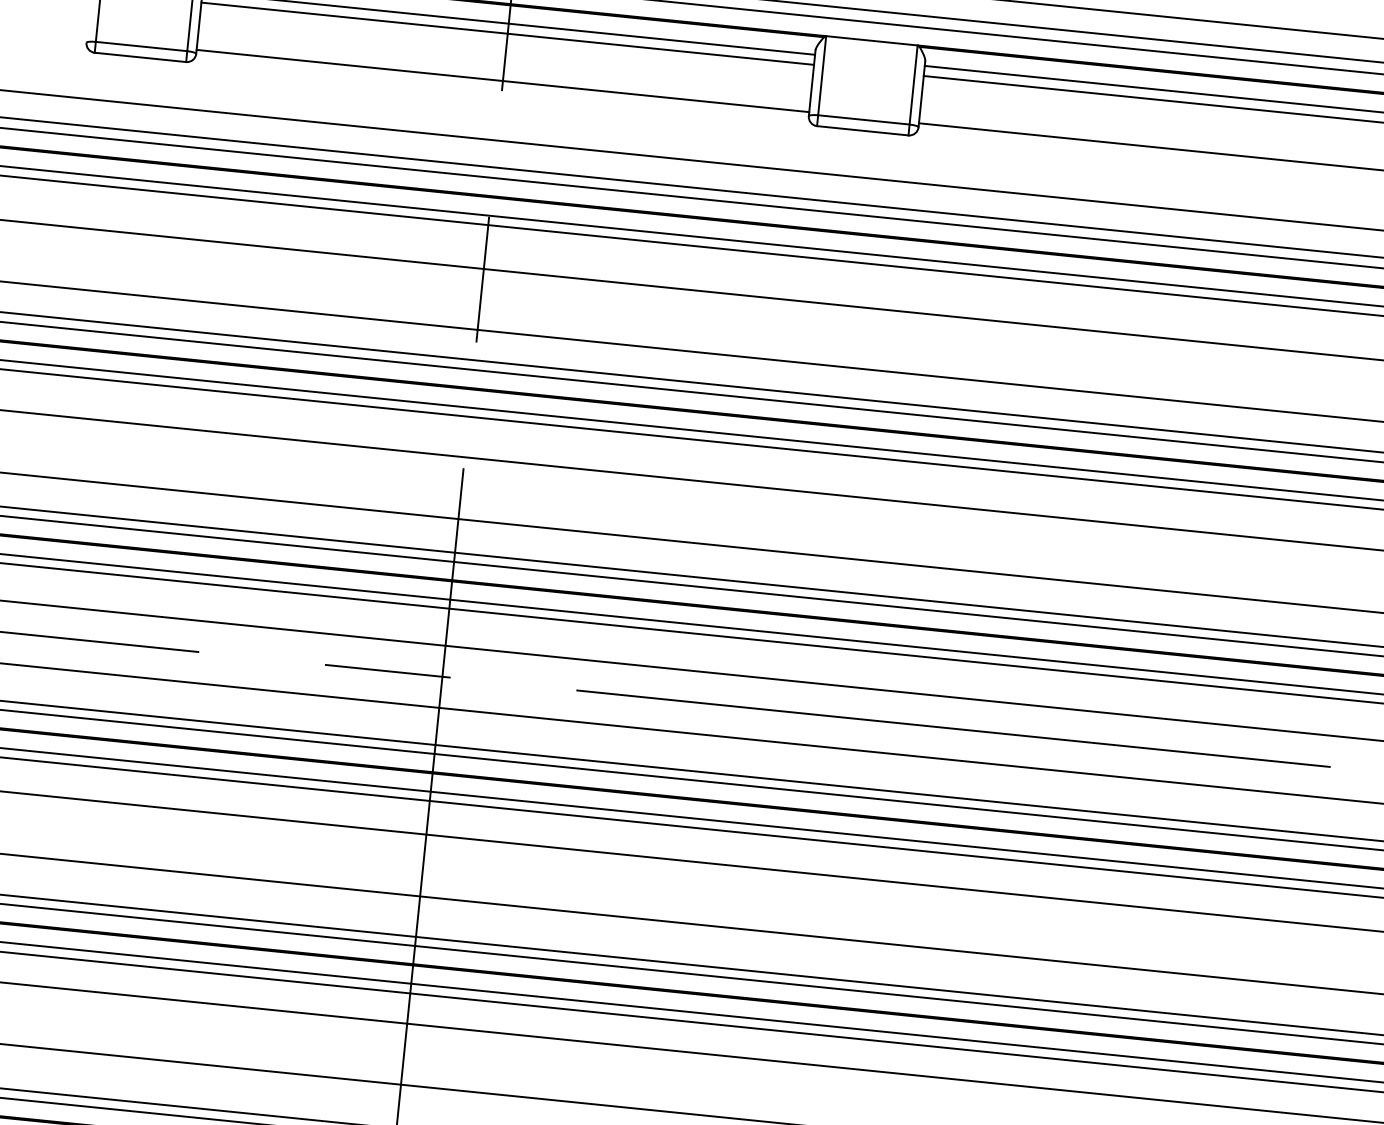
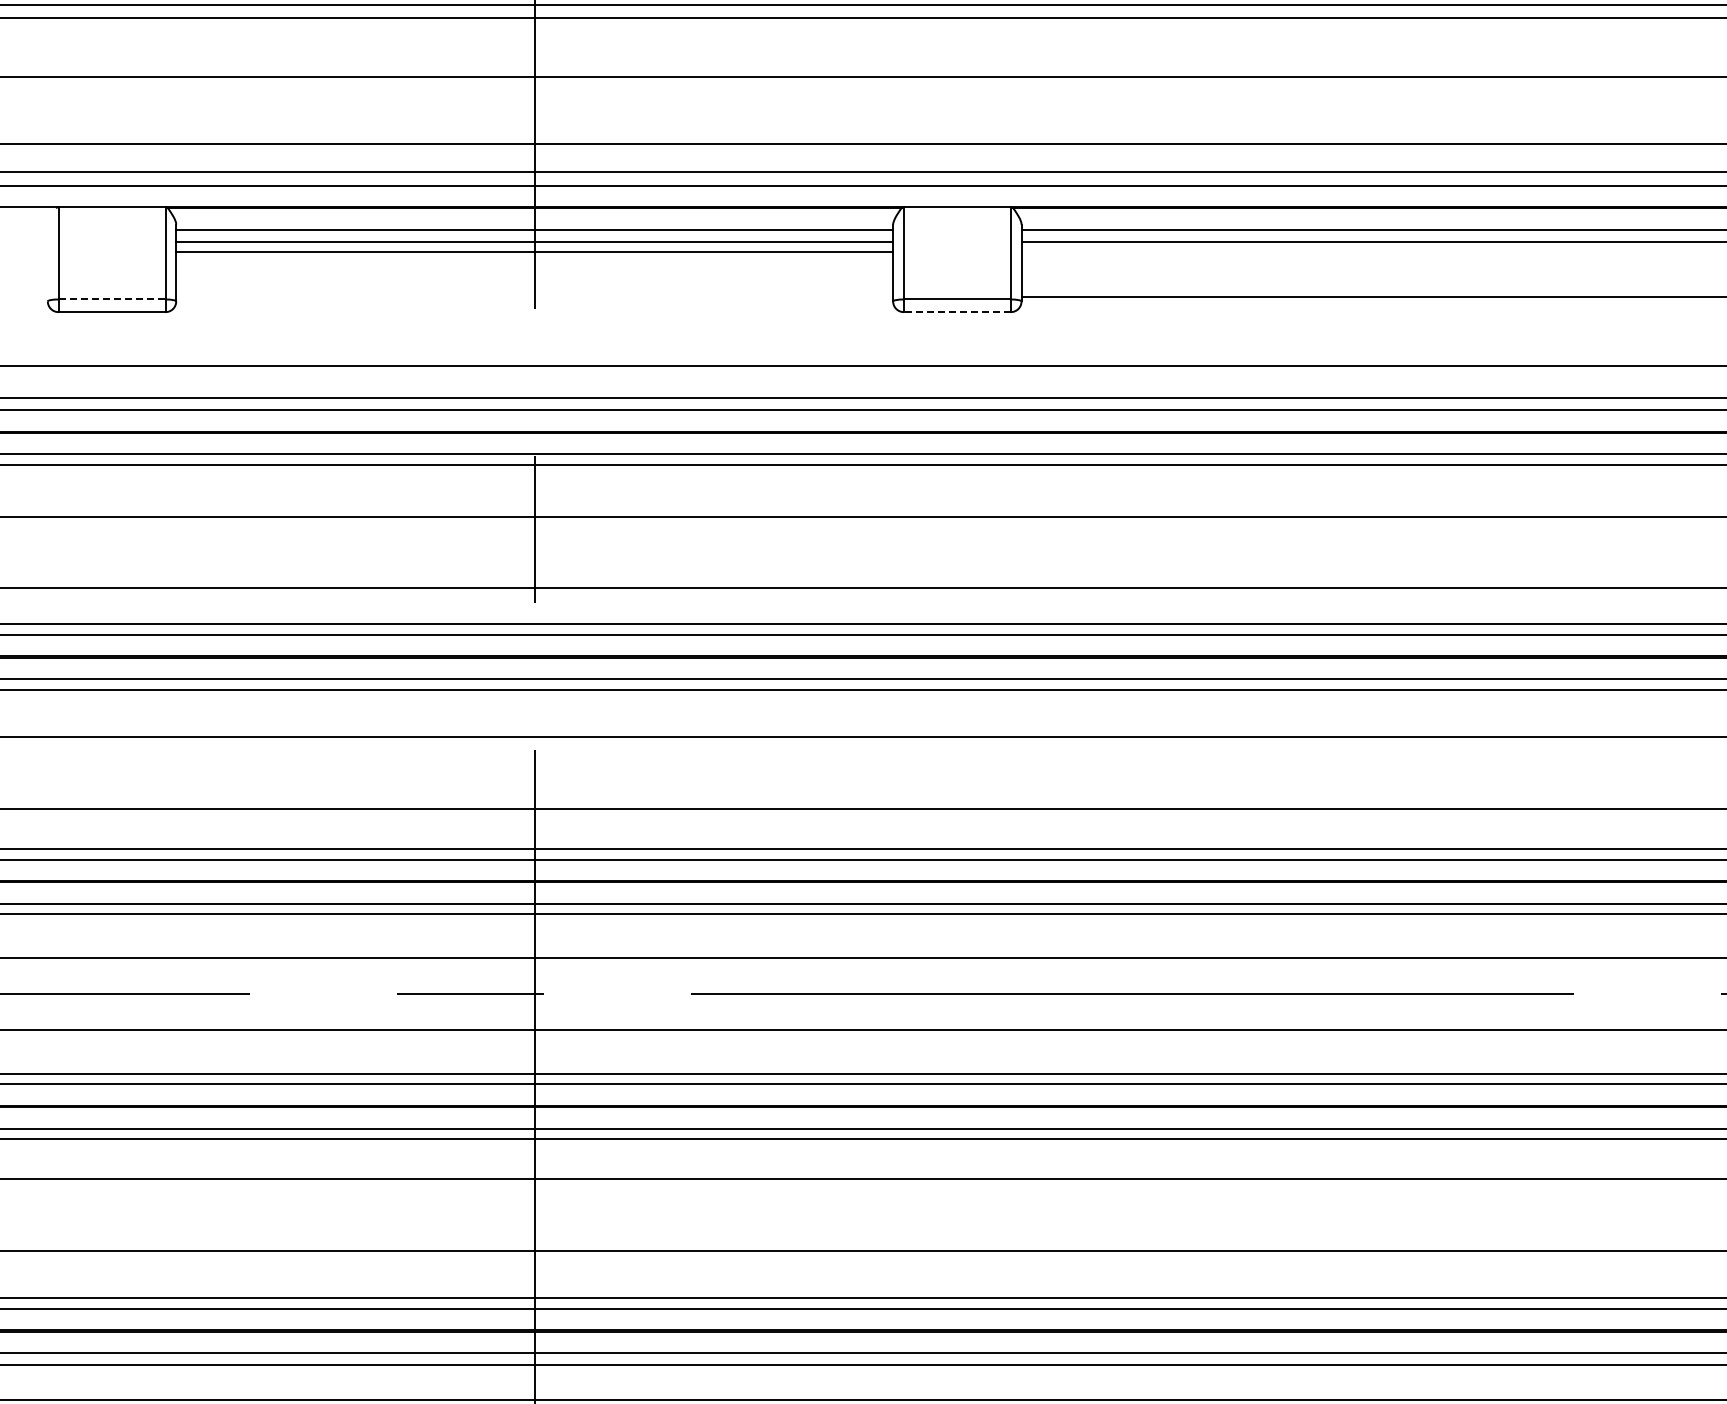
line: (141, 46) -> (112, 299), solid -> dashed
line: (502, 80) -> (534, 251), moved
line: (862, 131) -> (957, 312), solid -> dashed

